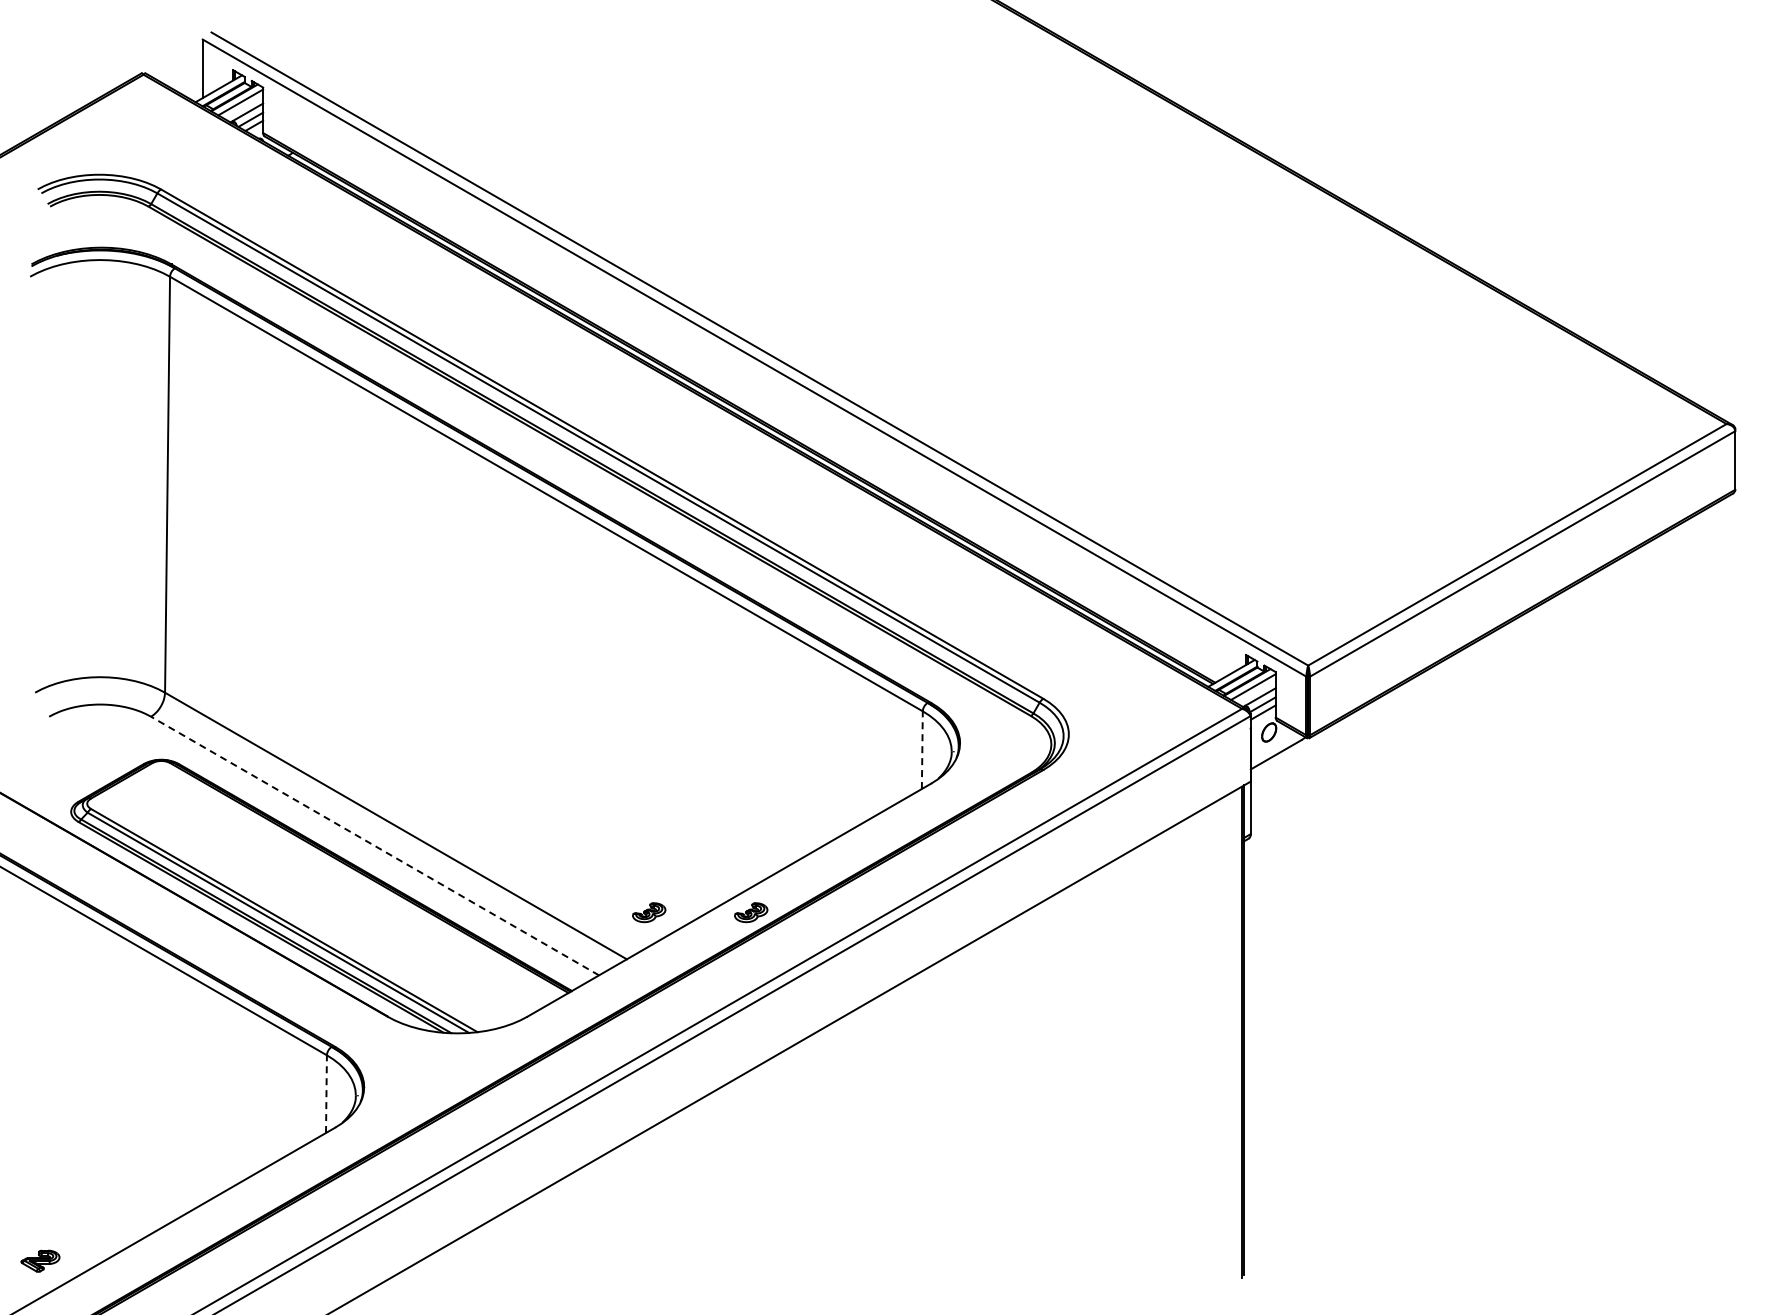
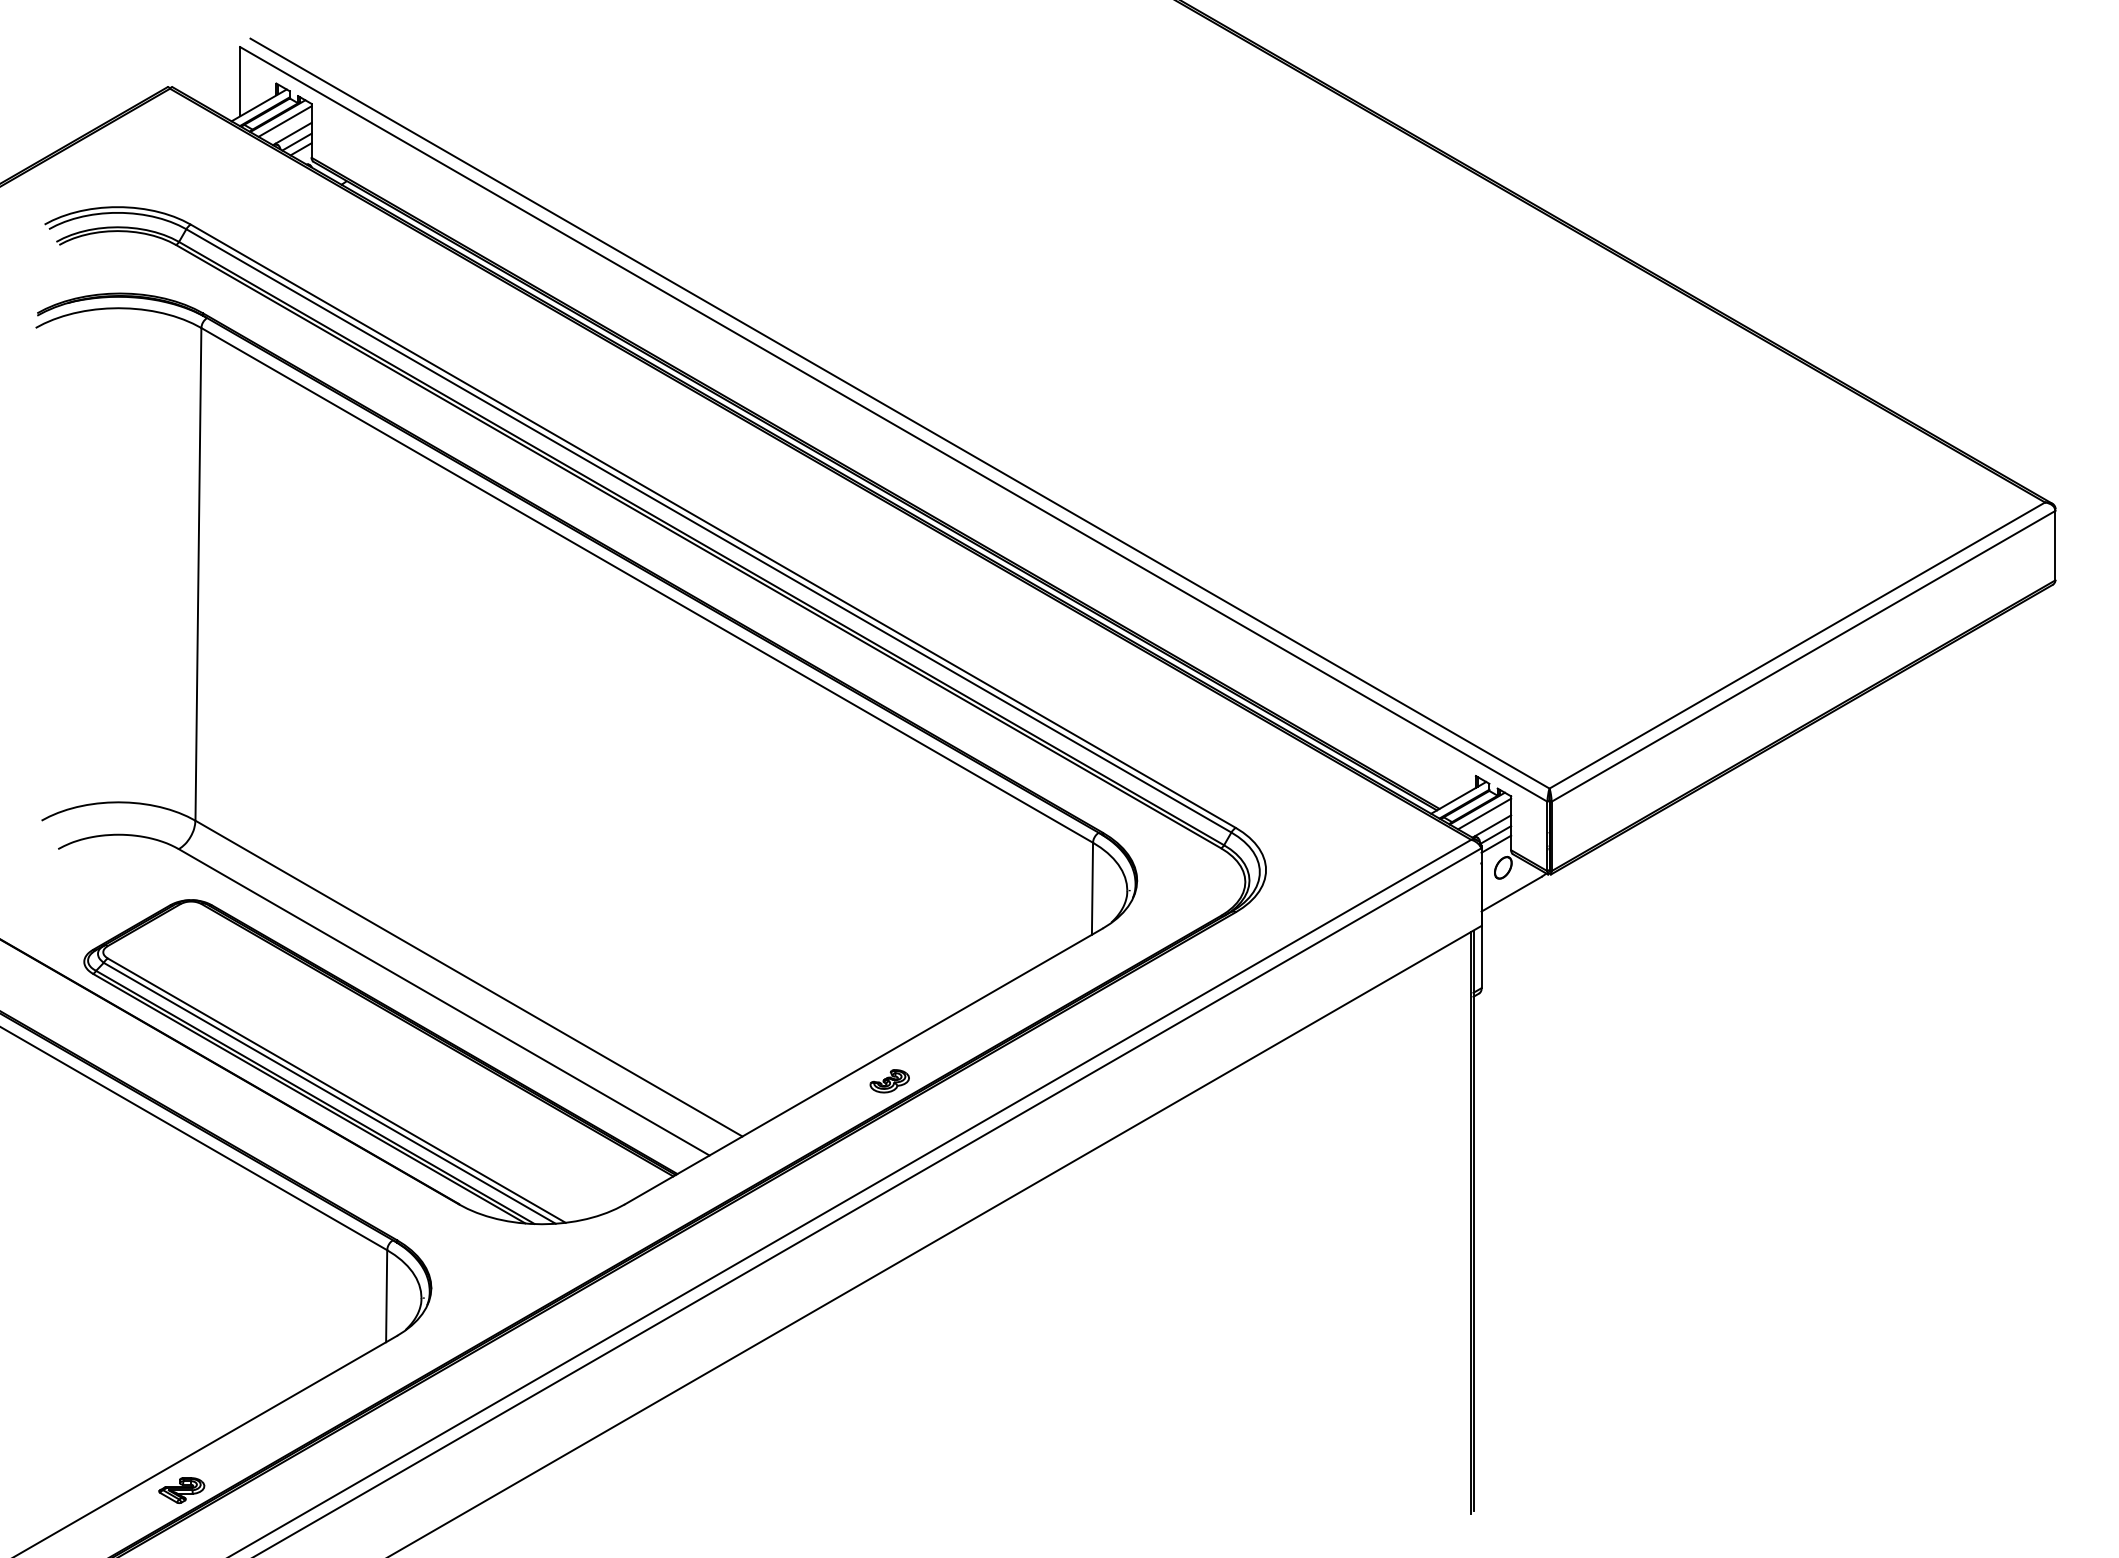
line: (922, 750) -> (1092, 889), dashed -> solid
line: (375, 846) -> (444, 1002), dashed -> solid
part: (649, 912) -> (769, 1081), removed
line: (326, 1094) -> (386, 1296), dashed -> solid
part: (40, 1260) -> (181, 1489), moved

